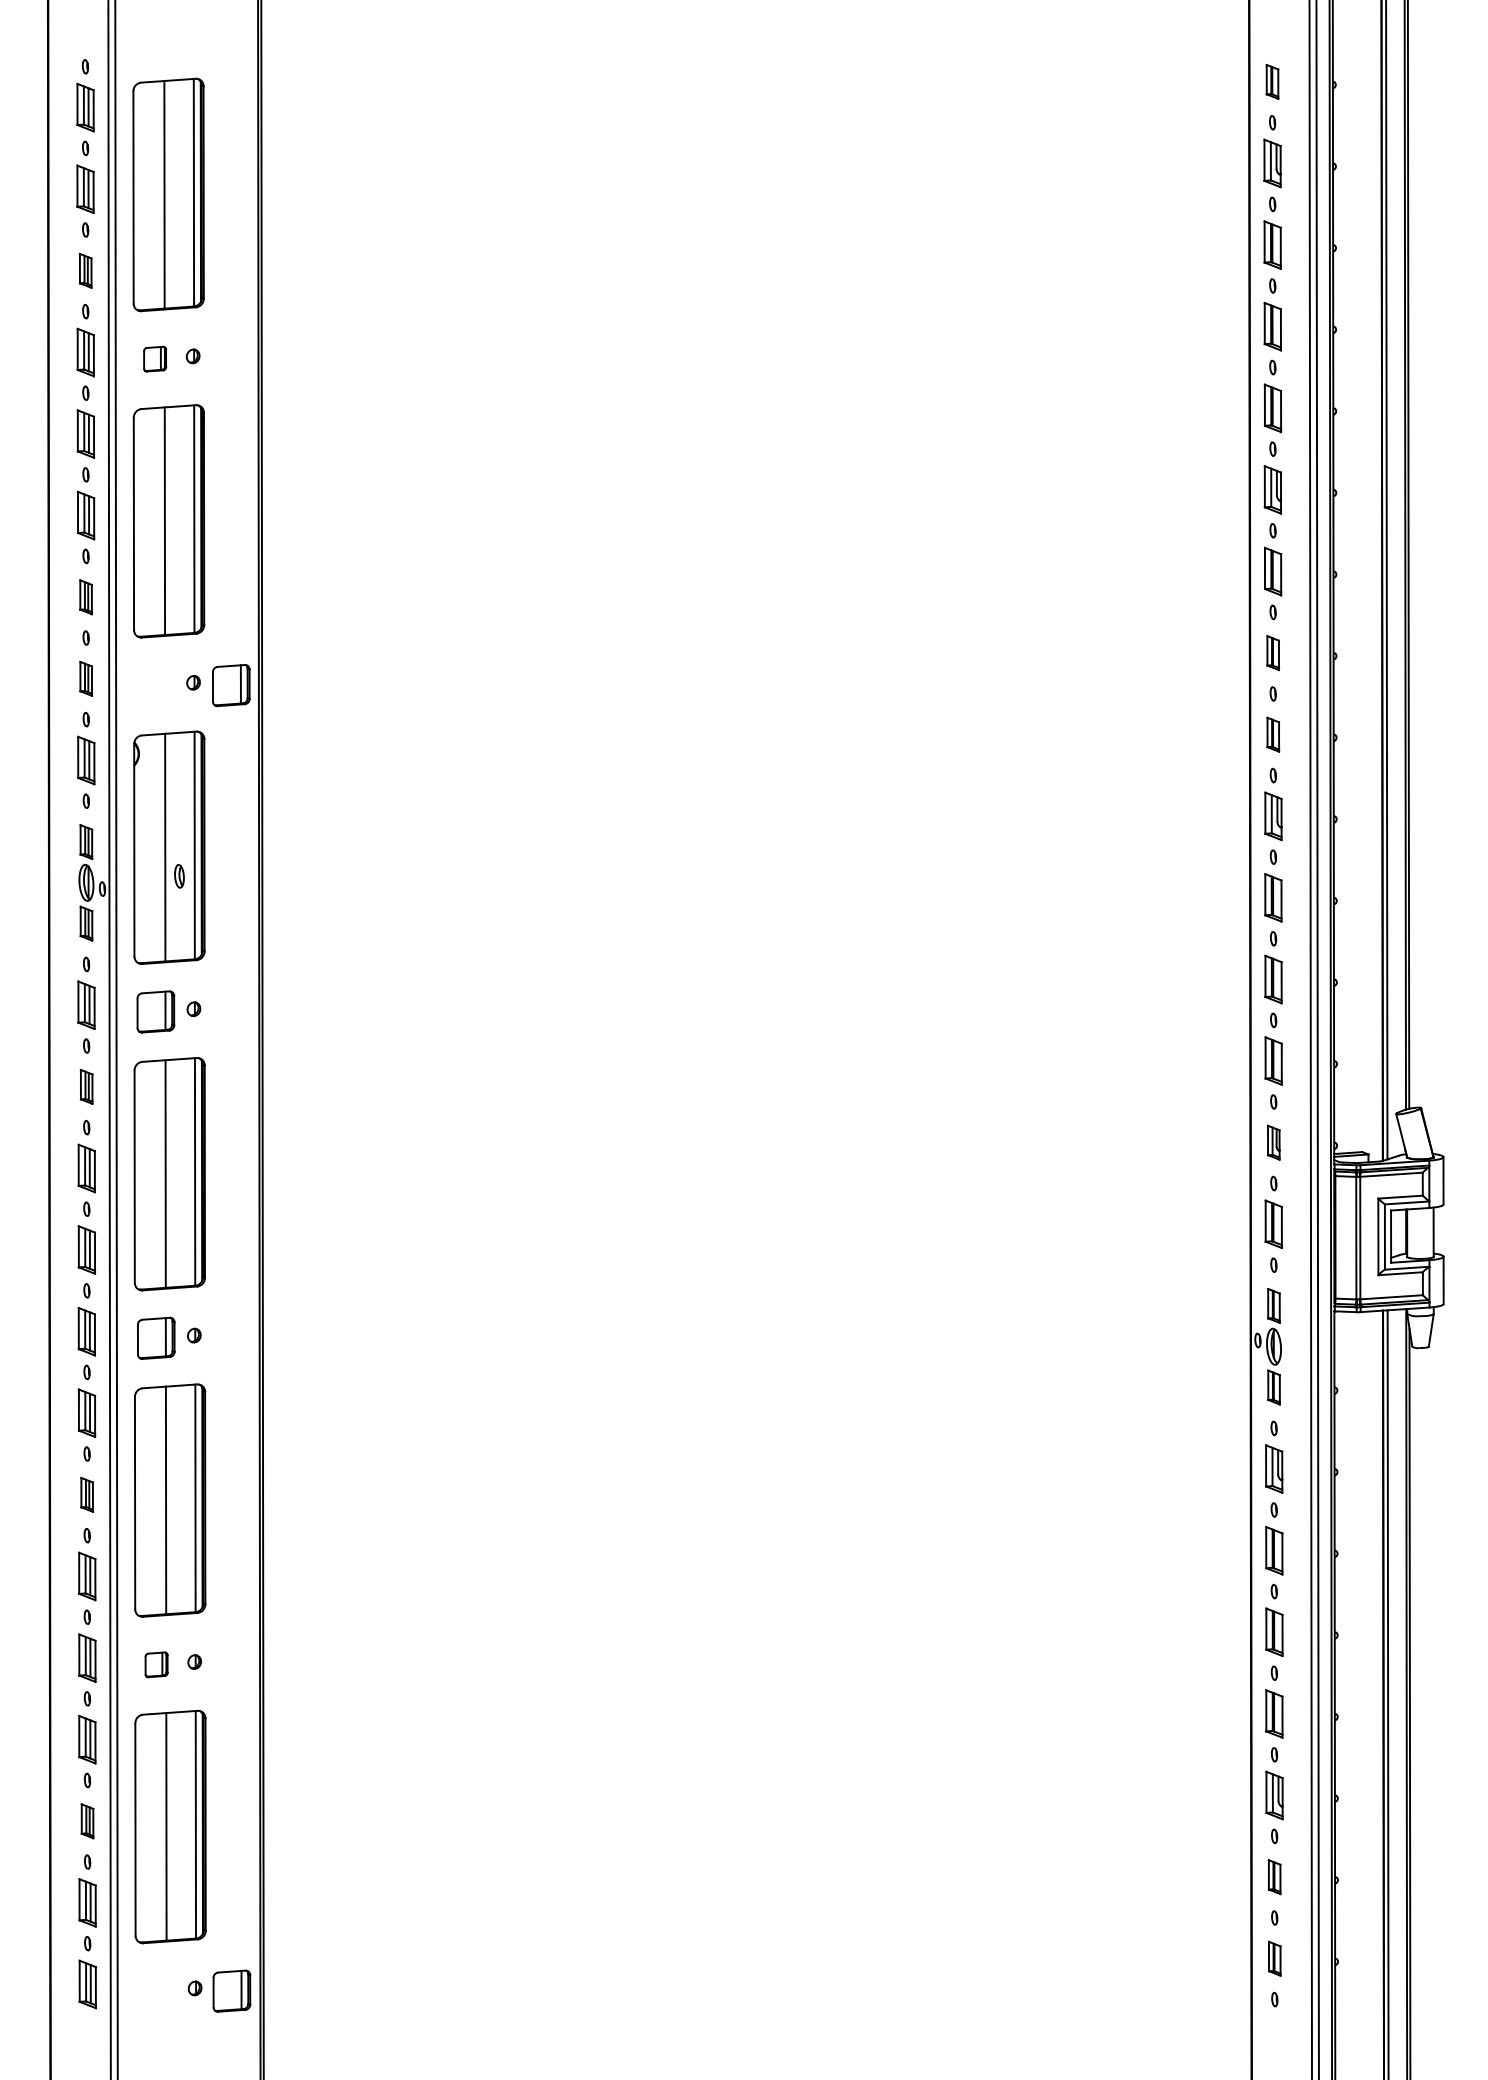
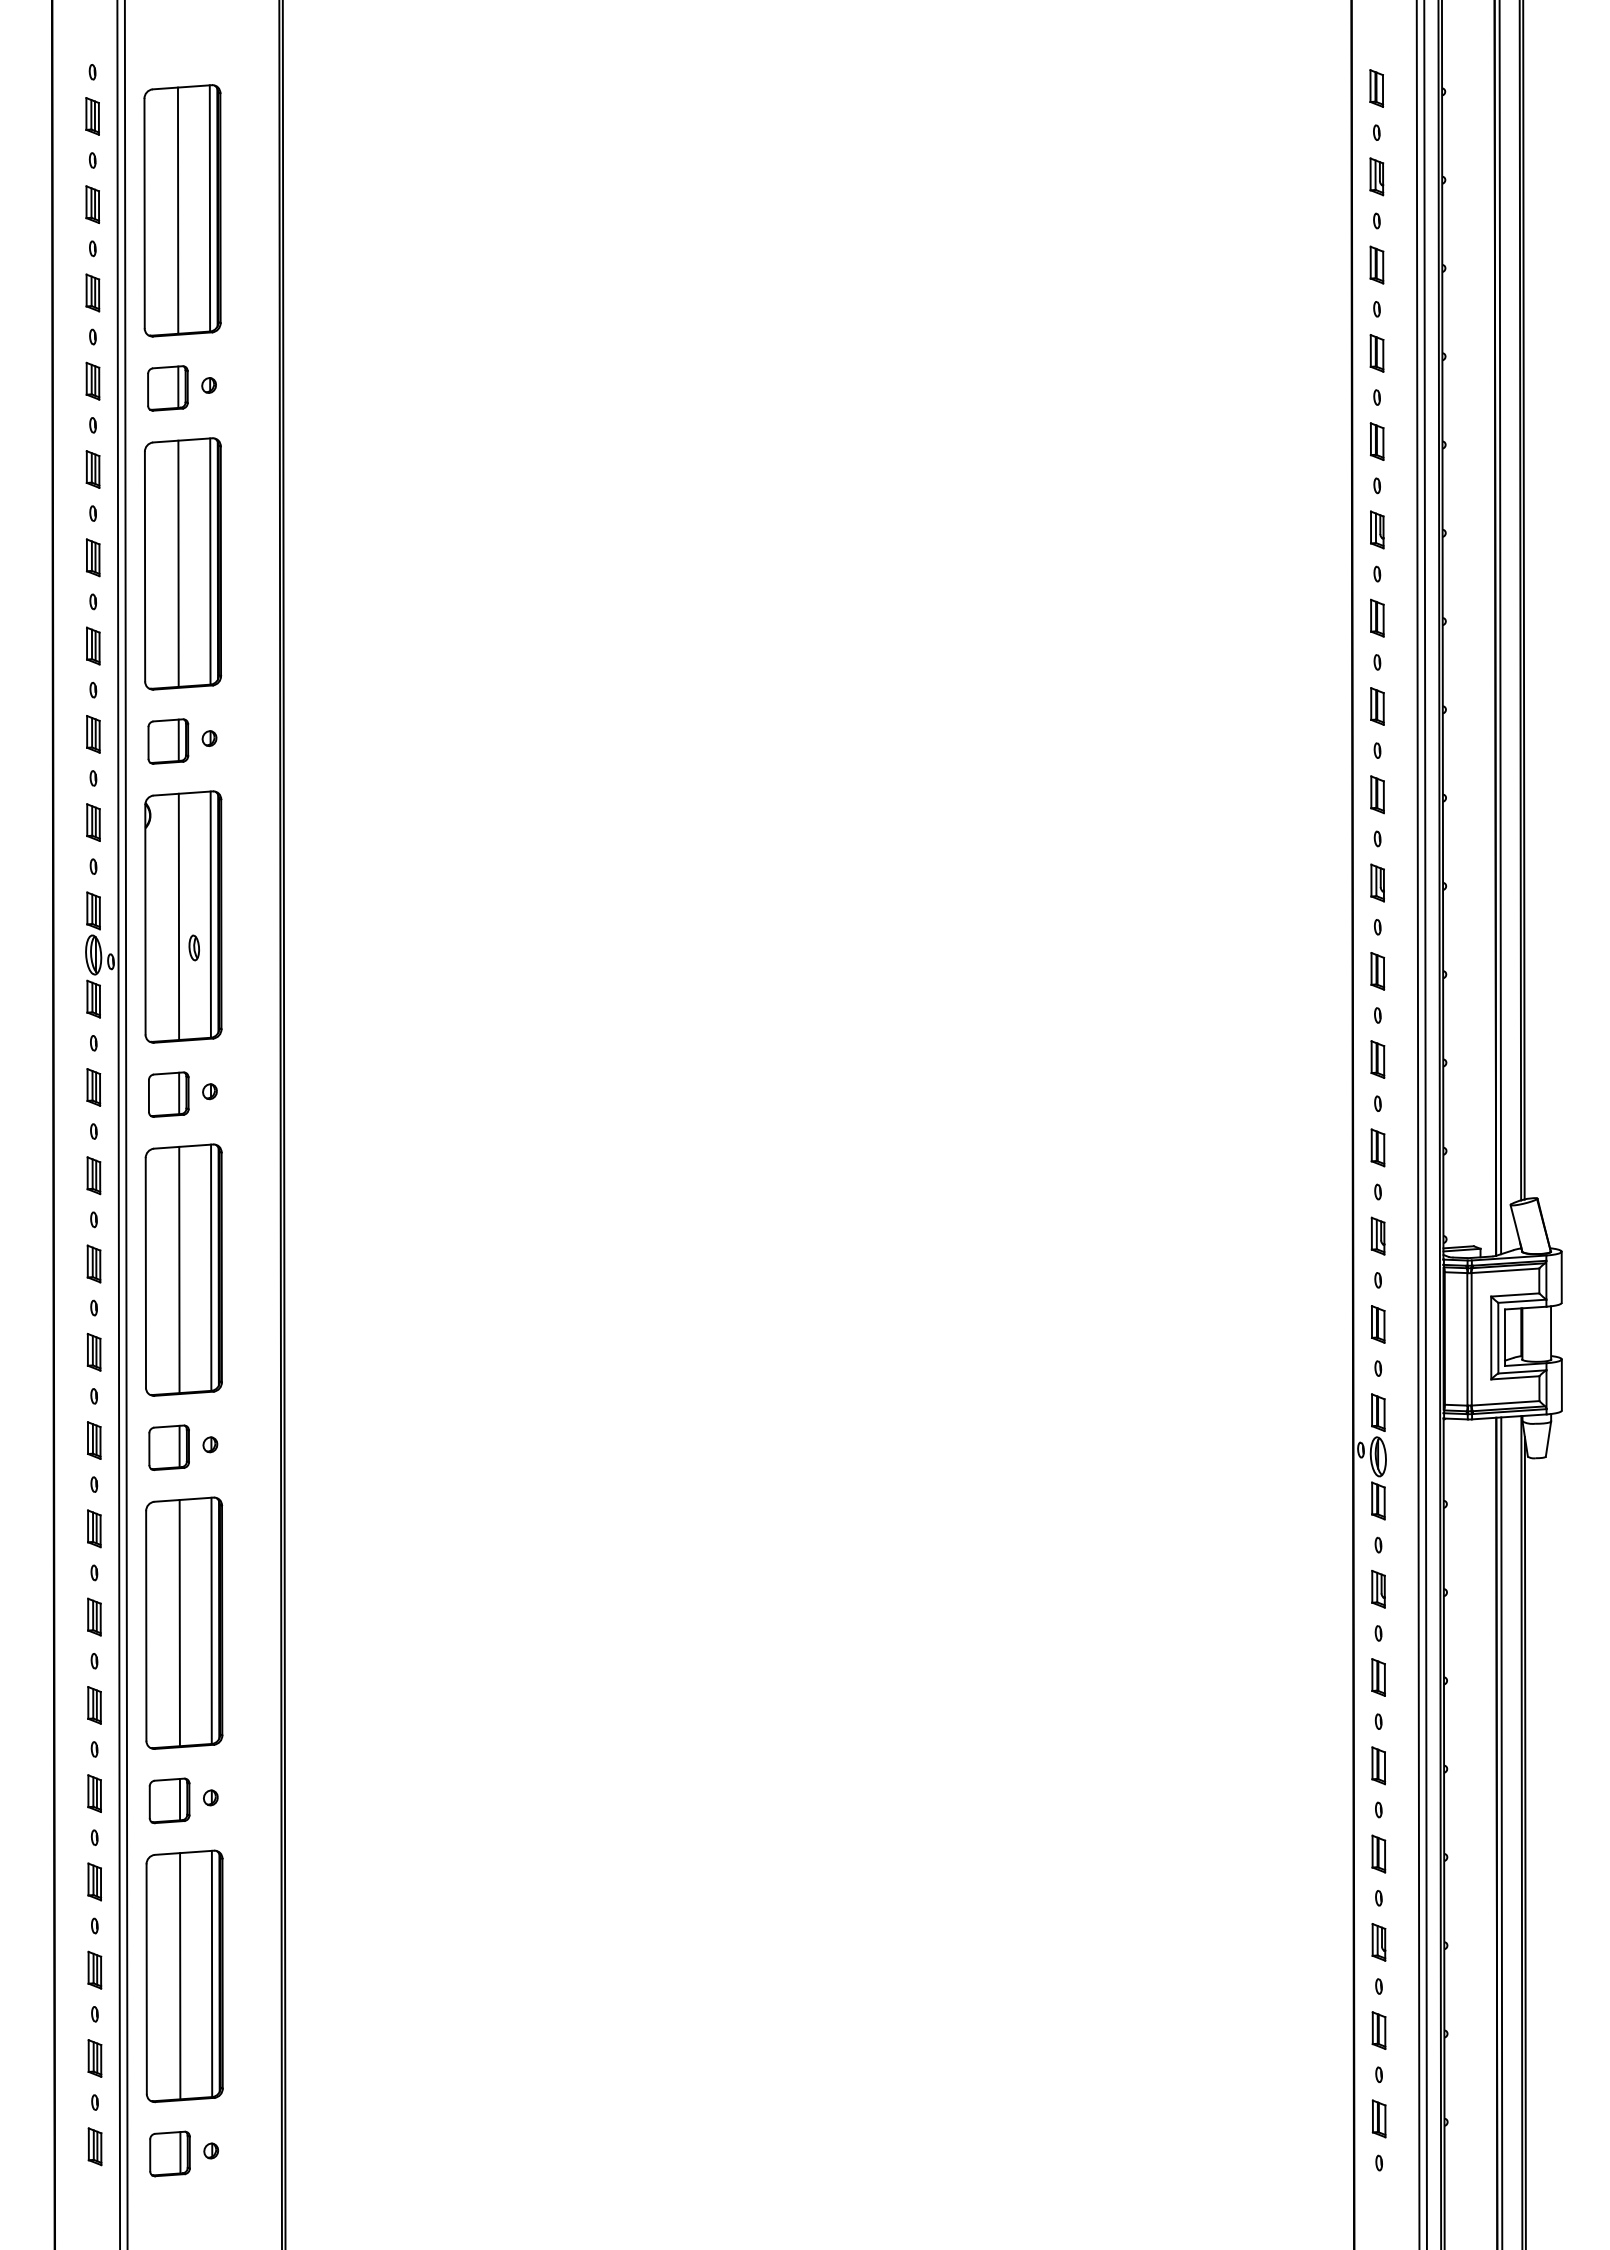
part: (85, 107) -> (92, 116), size x0.71
part: (1272, 163) -> (1376, 176), size x0.71
part: (85, 189) -> (92, 204), size x0.71
part: (1272, 244) -> (1376, 264), size x0.71
part: (1272, 326) -> (1376, 353), size x0.71
part: (85, 351) -> (92, 380), size x0.71
part: (154, 359) -> (167, 388), size x1.67
part: (1272, 408) -> (1376, 441), size x0.71
part: (85, 434) -> (92, 469), size x0.71
part: (1273, 489) -> (1377, 529), size x0.71
part: (85, 515) -> (92, 557), size x0.71
part: (1273, 570) -> (1377, 617), size x0.71
part: (231, 685) -> (168, 741), moved
part: (86, 760) -> (93, 822), size x0.71
part: (1273, 815) -> (1377, 882), size x0.71
part: (1273, 898) -> (1377, 971), size x0.71
part: (1273, 979) -> (1377, 1059), size x0.71
part: (86, 1005) -> (93, 1087), size x0.71
part: (1273, 1060) -> (1377, 1147), size x0.71
part: (86, 1168) -> (93, 1263), size x0.71
part: (1274, 1224) -> (1378, 1324), size x0.71
part: (86, 1250) -> (93, 1352), size x0.71
part: (87, 1331) -> (94, 1440), size x0.71
part: (87, 1412) -> (94, 1528), size x0.71
part: (1274, 1469) -> (1378, 1589), size x0.71
part: (1274, 1550) -> (1378, 1677), size x0.71
part: (87, 1576) -> (94, 1705), size x0.71
part: (1274, 1632) -> (1378, 1765), size x0.71
part: (87, 1657) -> (94, 1793), size x0.71
part: (156, 1664) -> (169, 1800), size x1.67
part: (1274, 1713) -> (1378, 1853), size x0.71
part: (87, 1739) -> (94, 1881), size x0.71
part: (1274, 1795) -> (1378, 1942), size x0.71
part: (87, 1902) -> (94, 2058), size x0.71
part: (87, 1984) -> (94, 2146), size x0.71
part: (231, 1990) -> (169, 2153), moved

